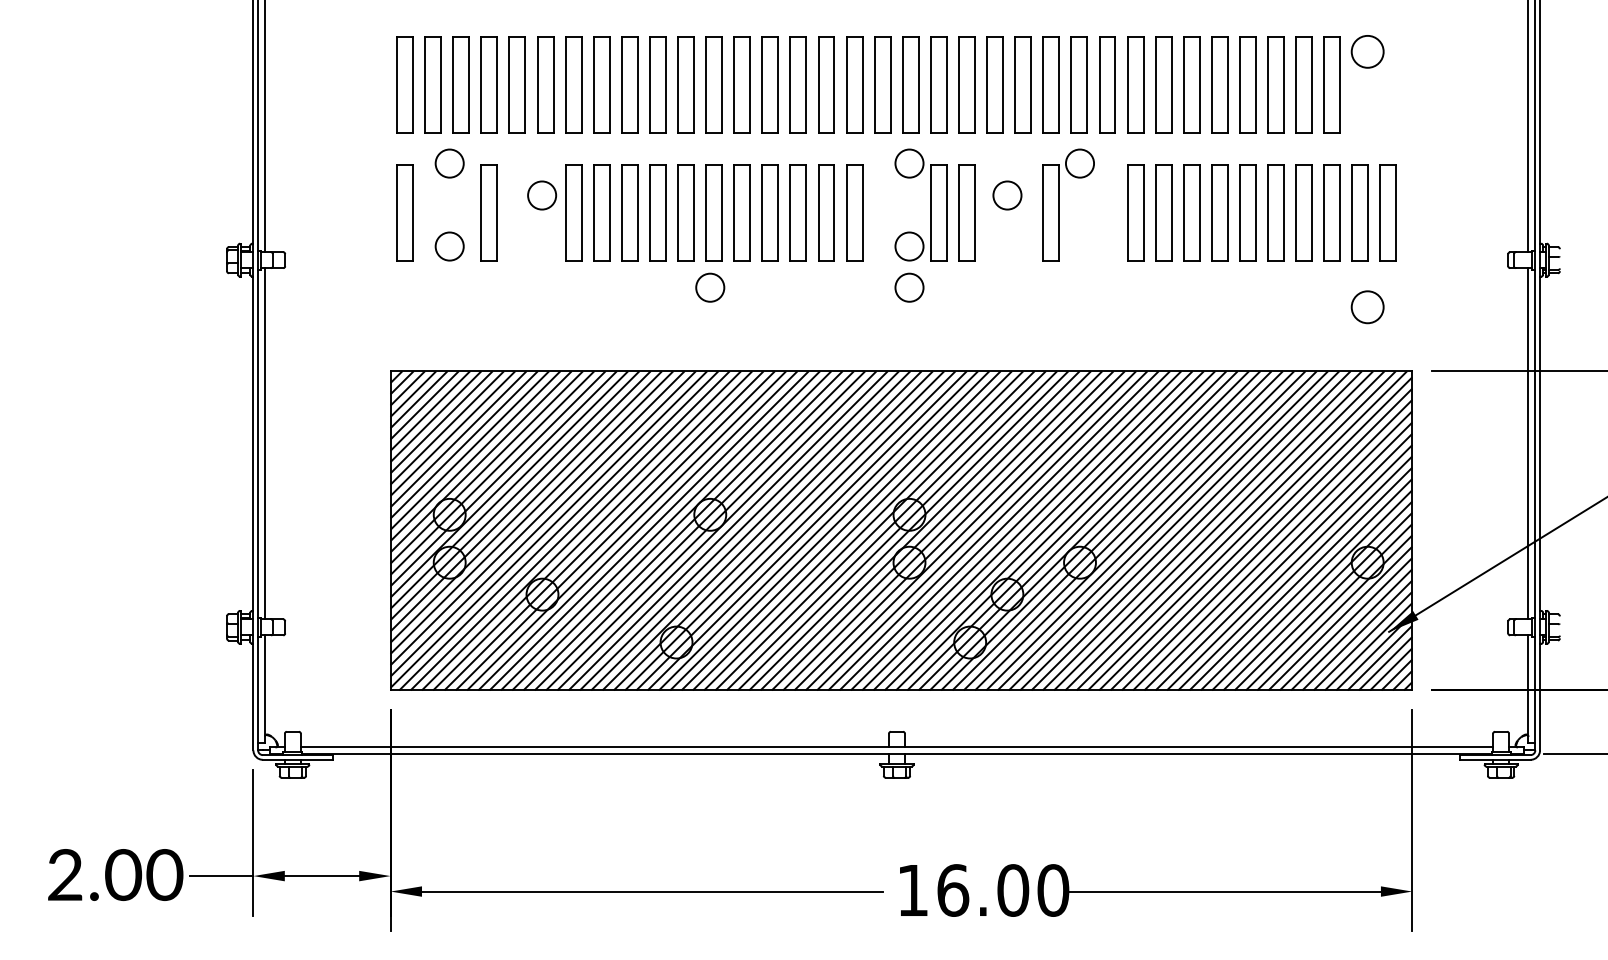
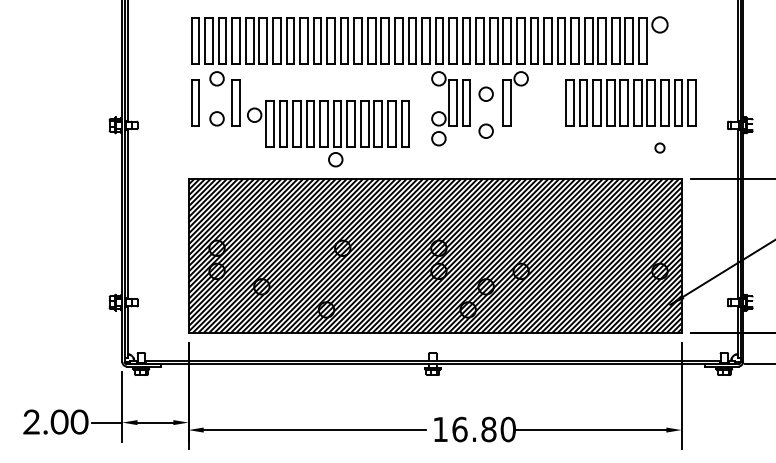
part: (1261, 212) -> (630, 102), moved
part: (695, 233) -> (328, 133), moved
circle: (1006, 270) -> (485, 130), added
circle: (1366, 305) -> (659, 147), size x0.6
text: (1012, 890) -> (488, 429), 16.00 -> 16.80

